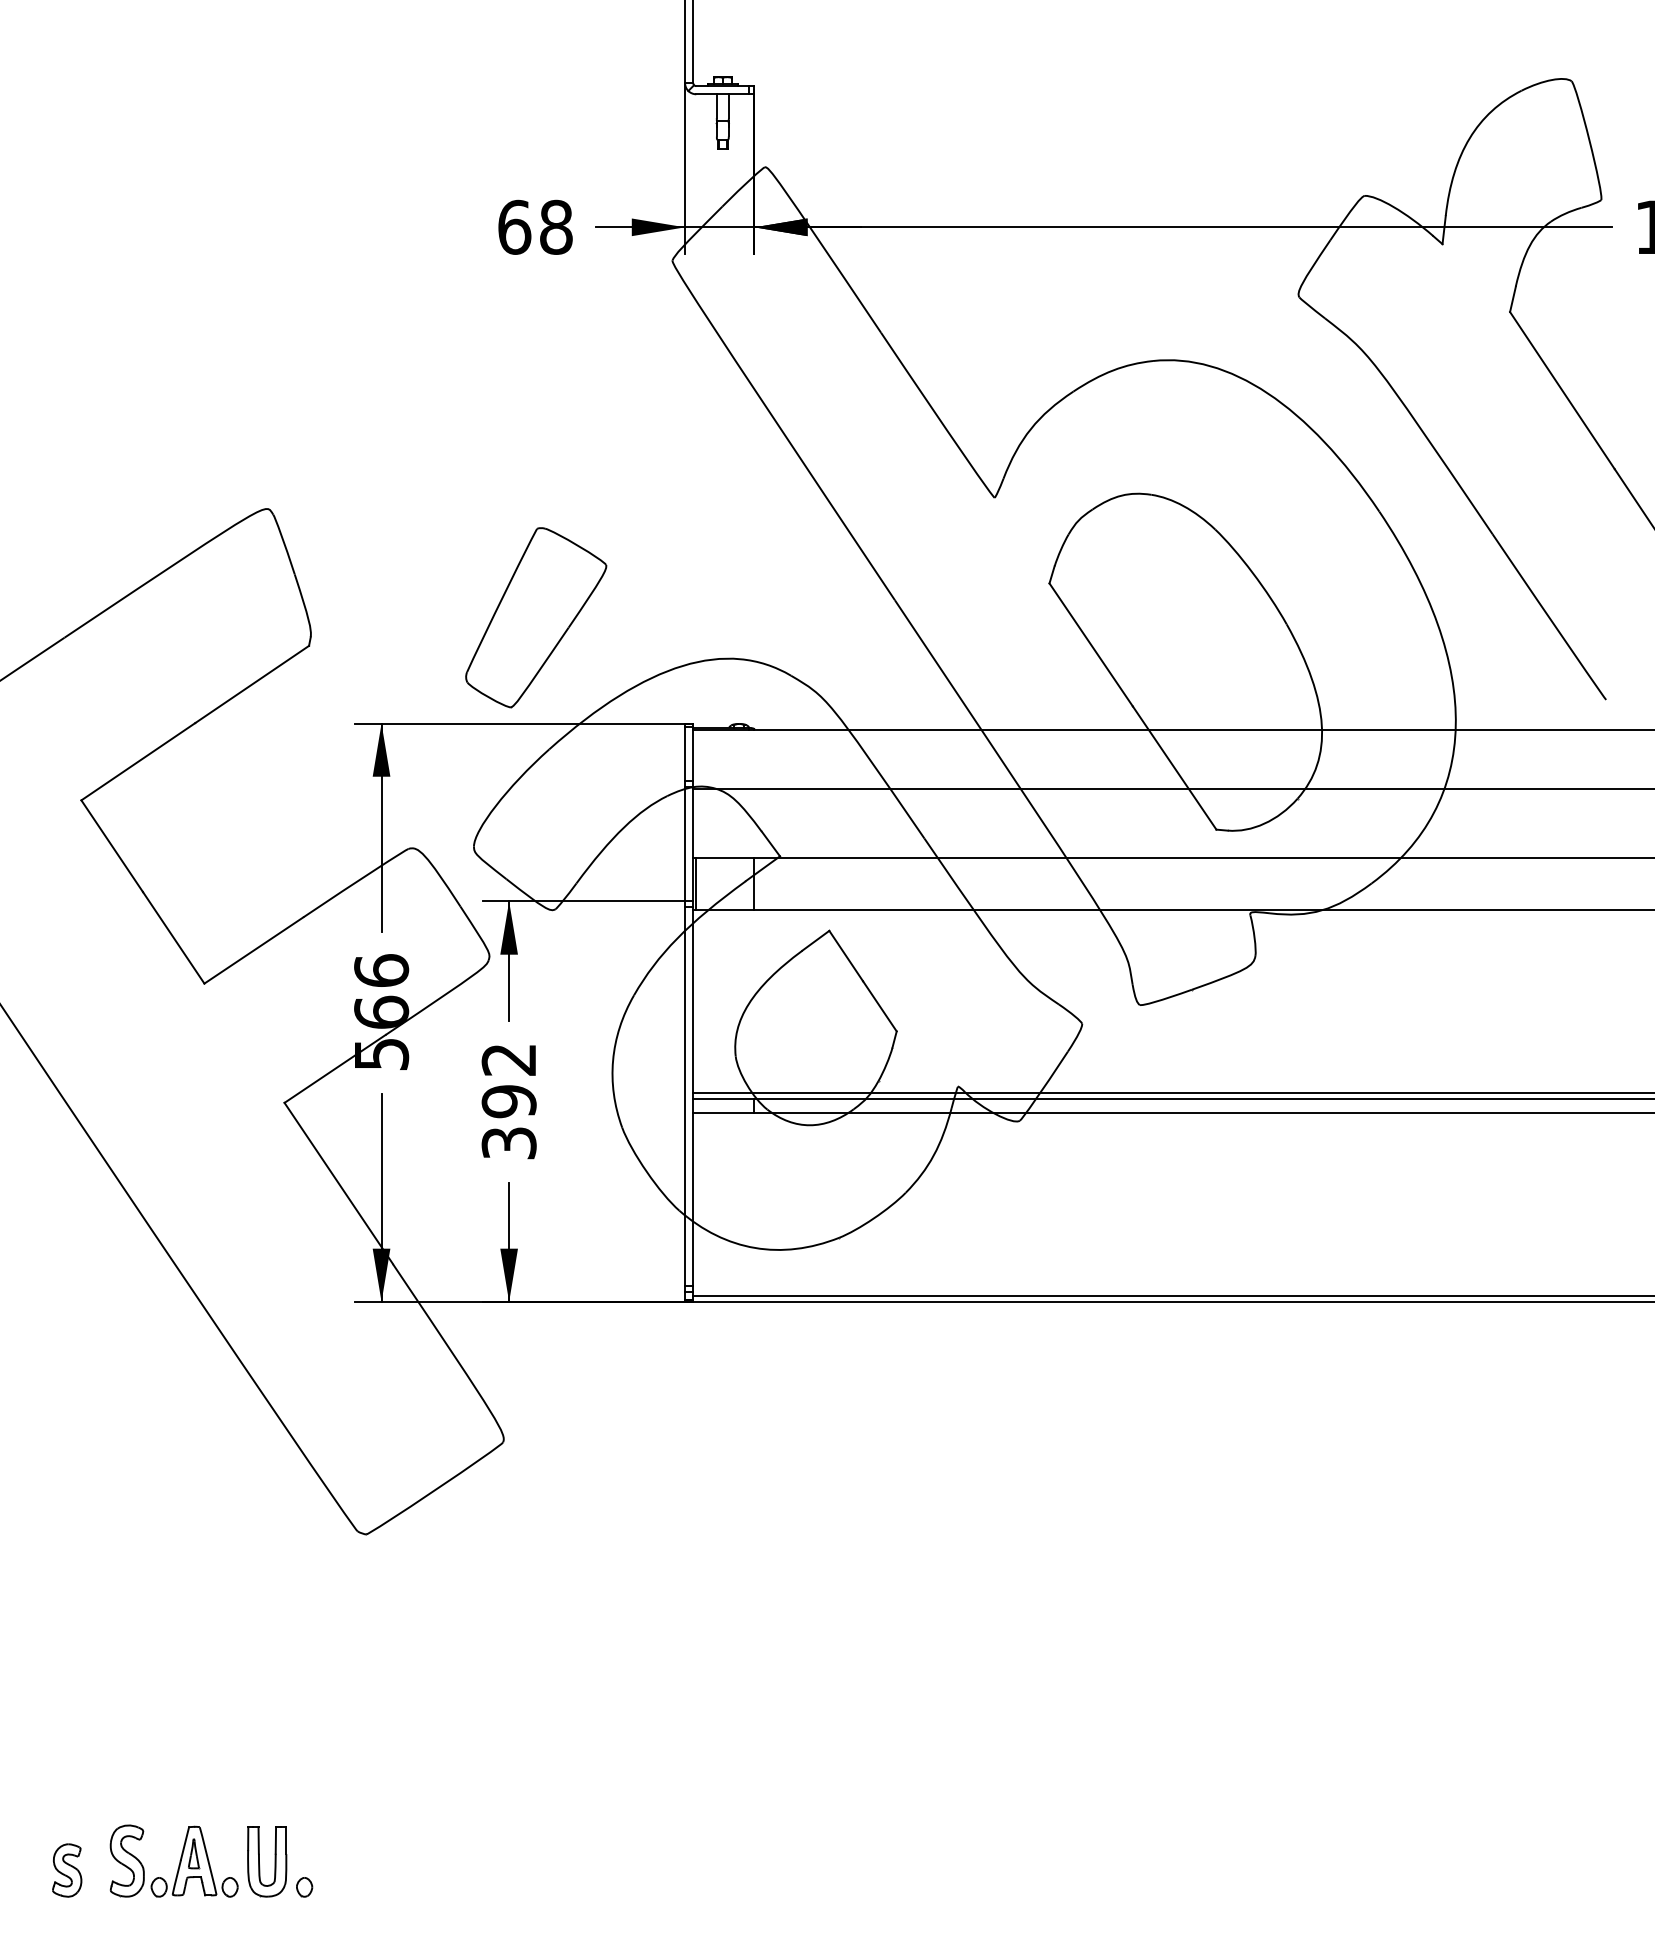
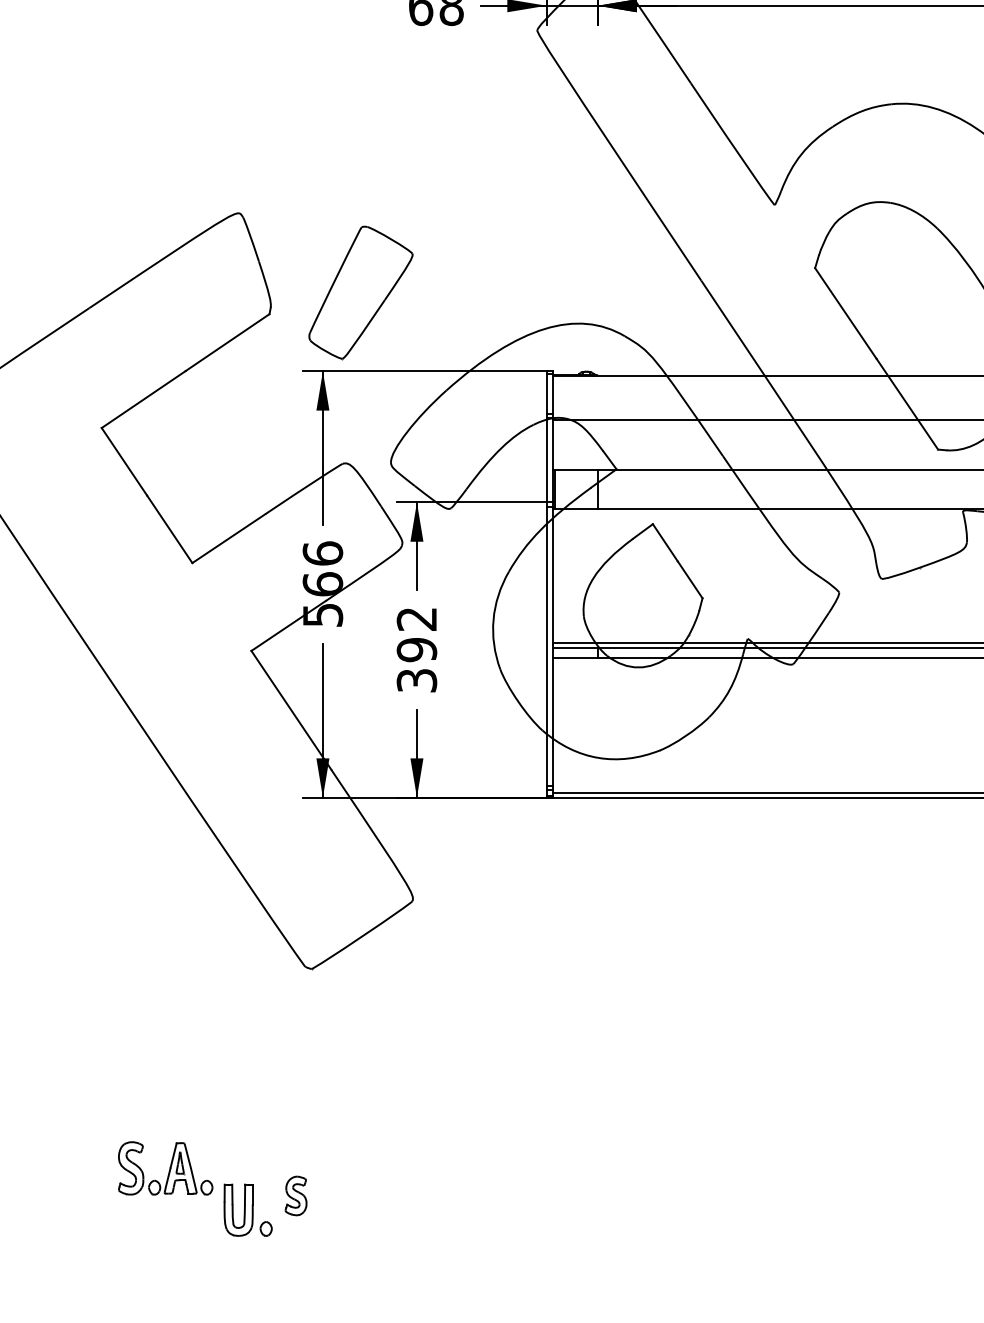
part: (536, 617) -> (361, 292), moved
part: (173, 1860) -> (165, 1167), moved
part: (67, 1870) -> (296, 1195), moved

